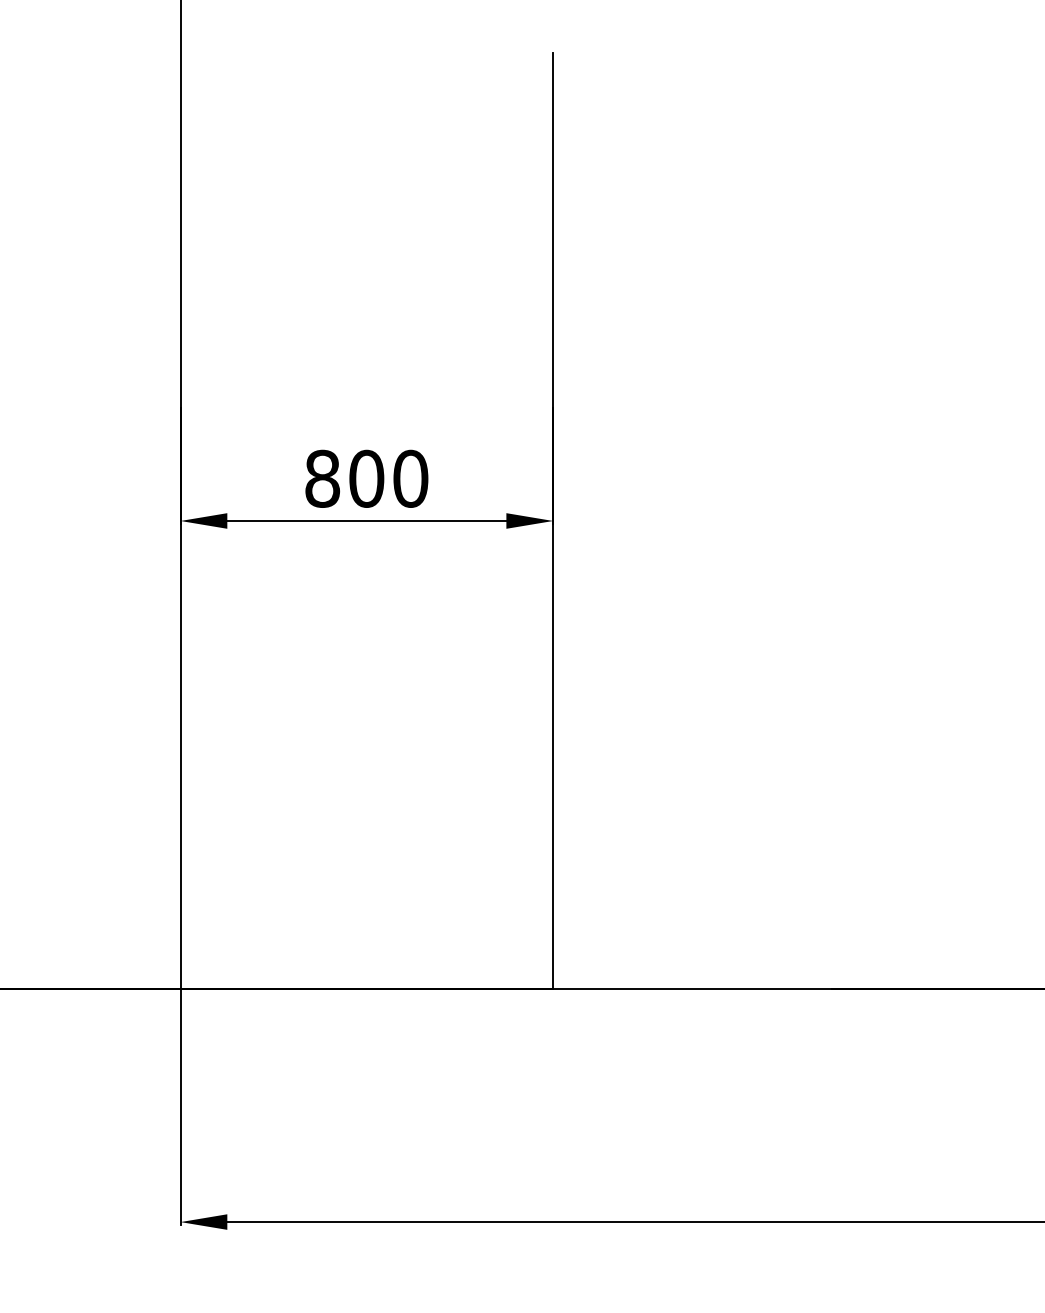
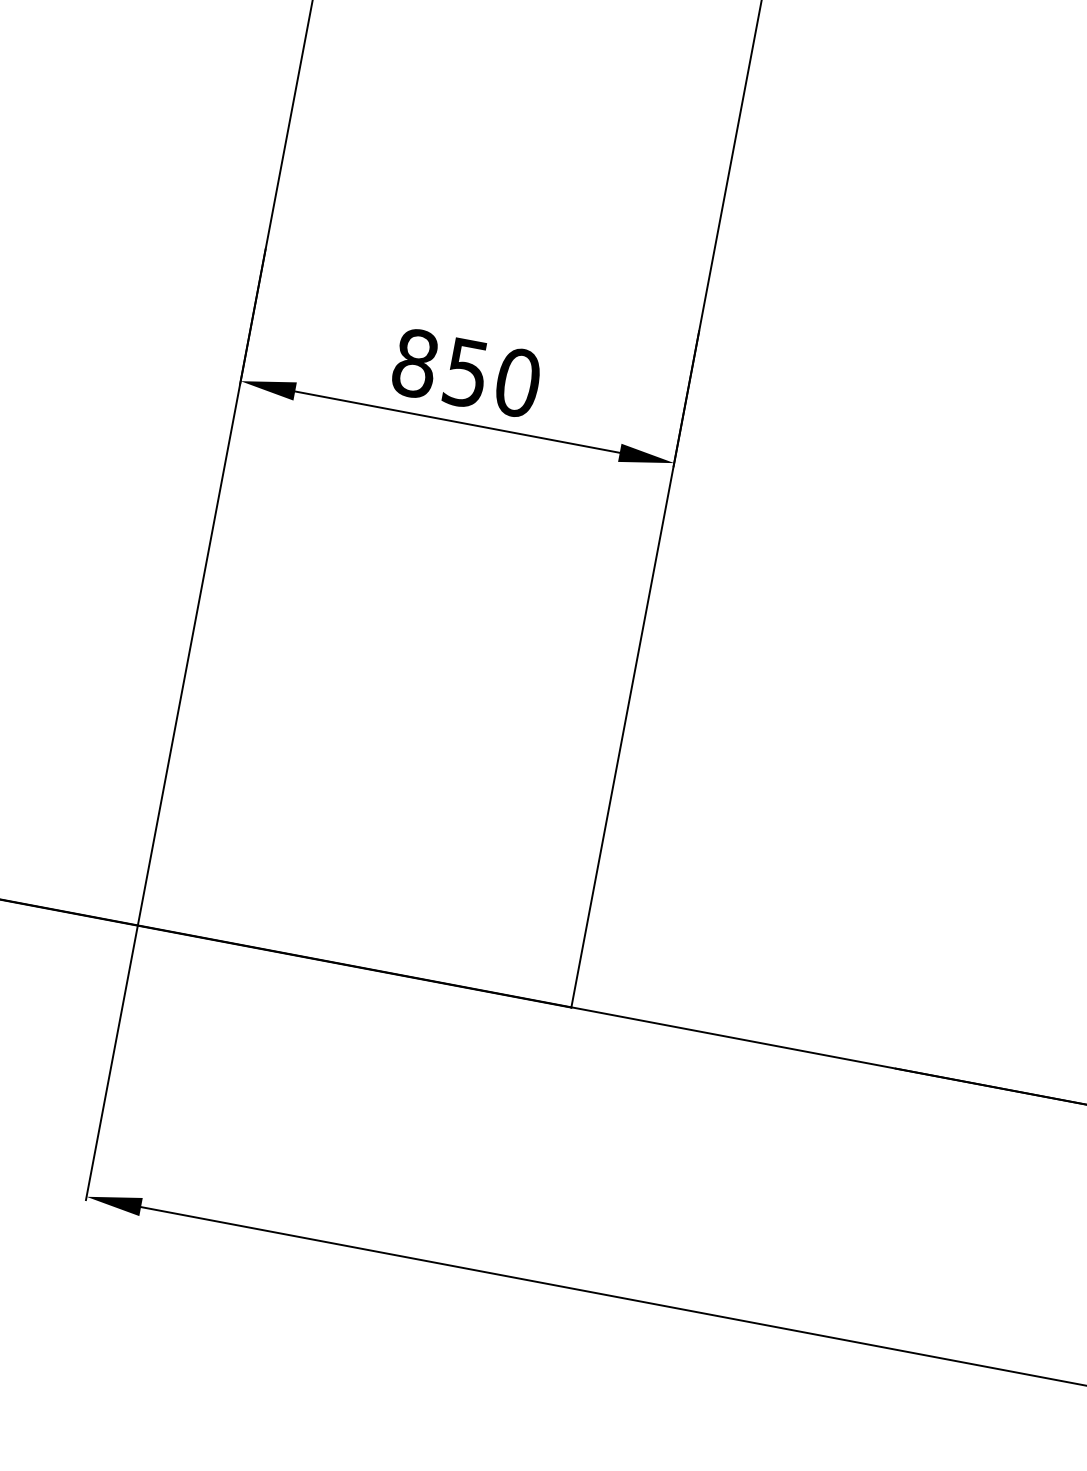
text: (366, 478) -> (466, 372), 800 -> 850

